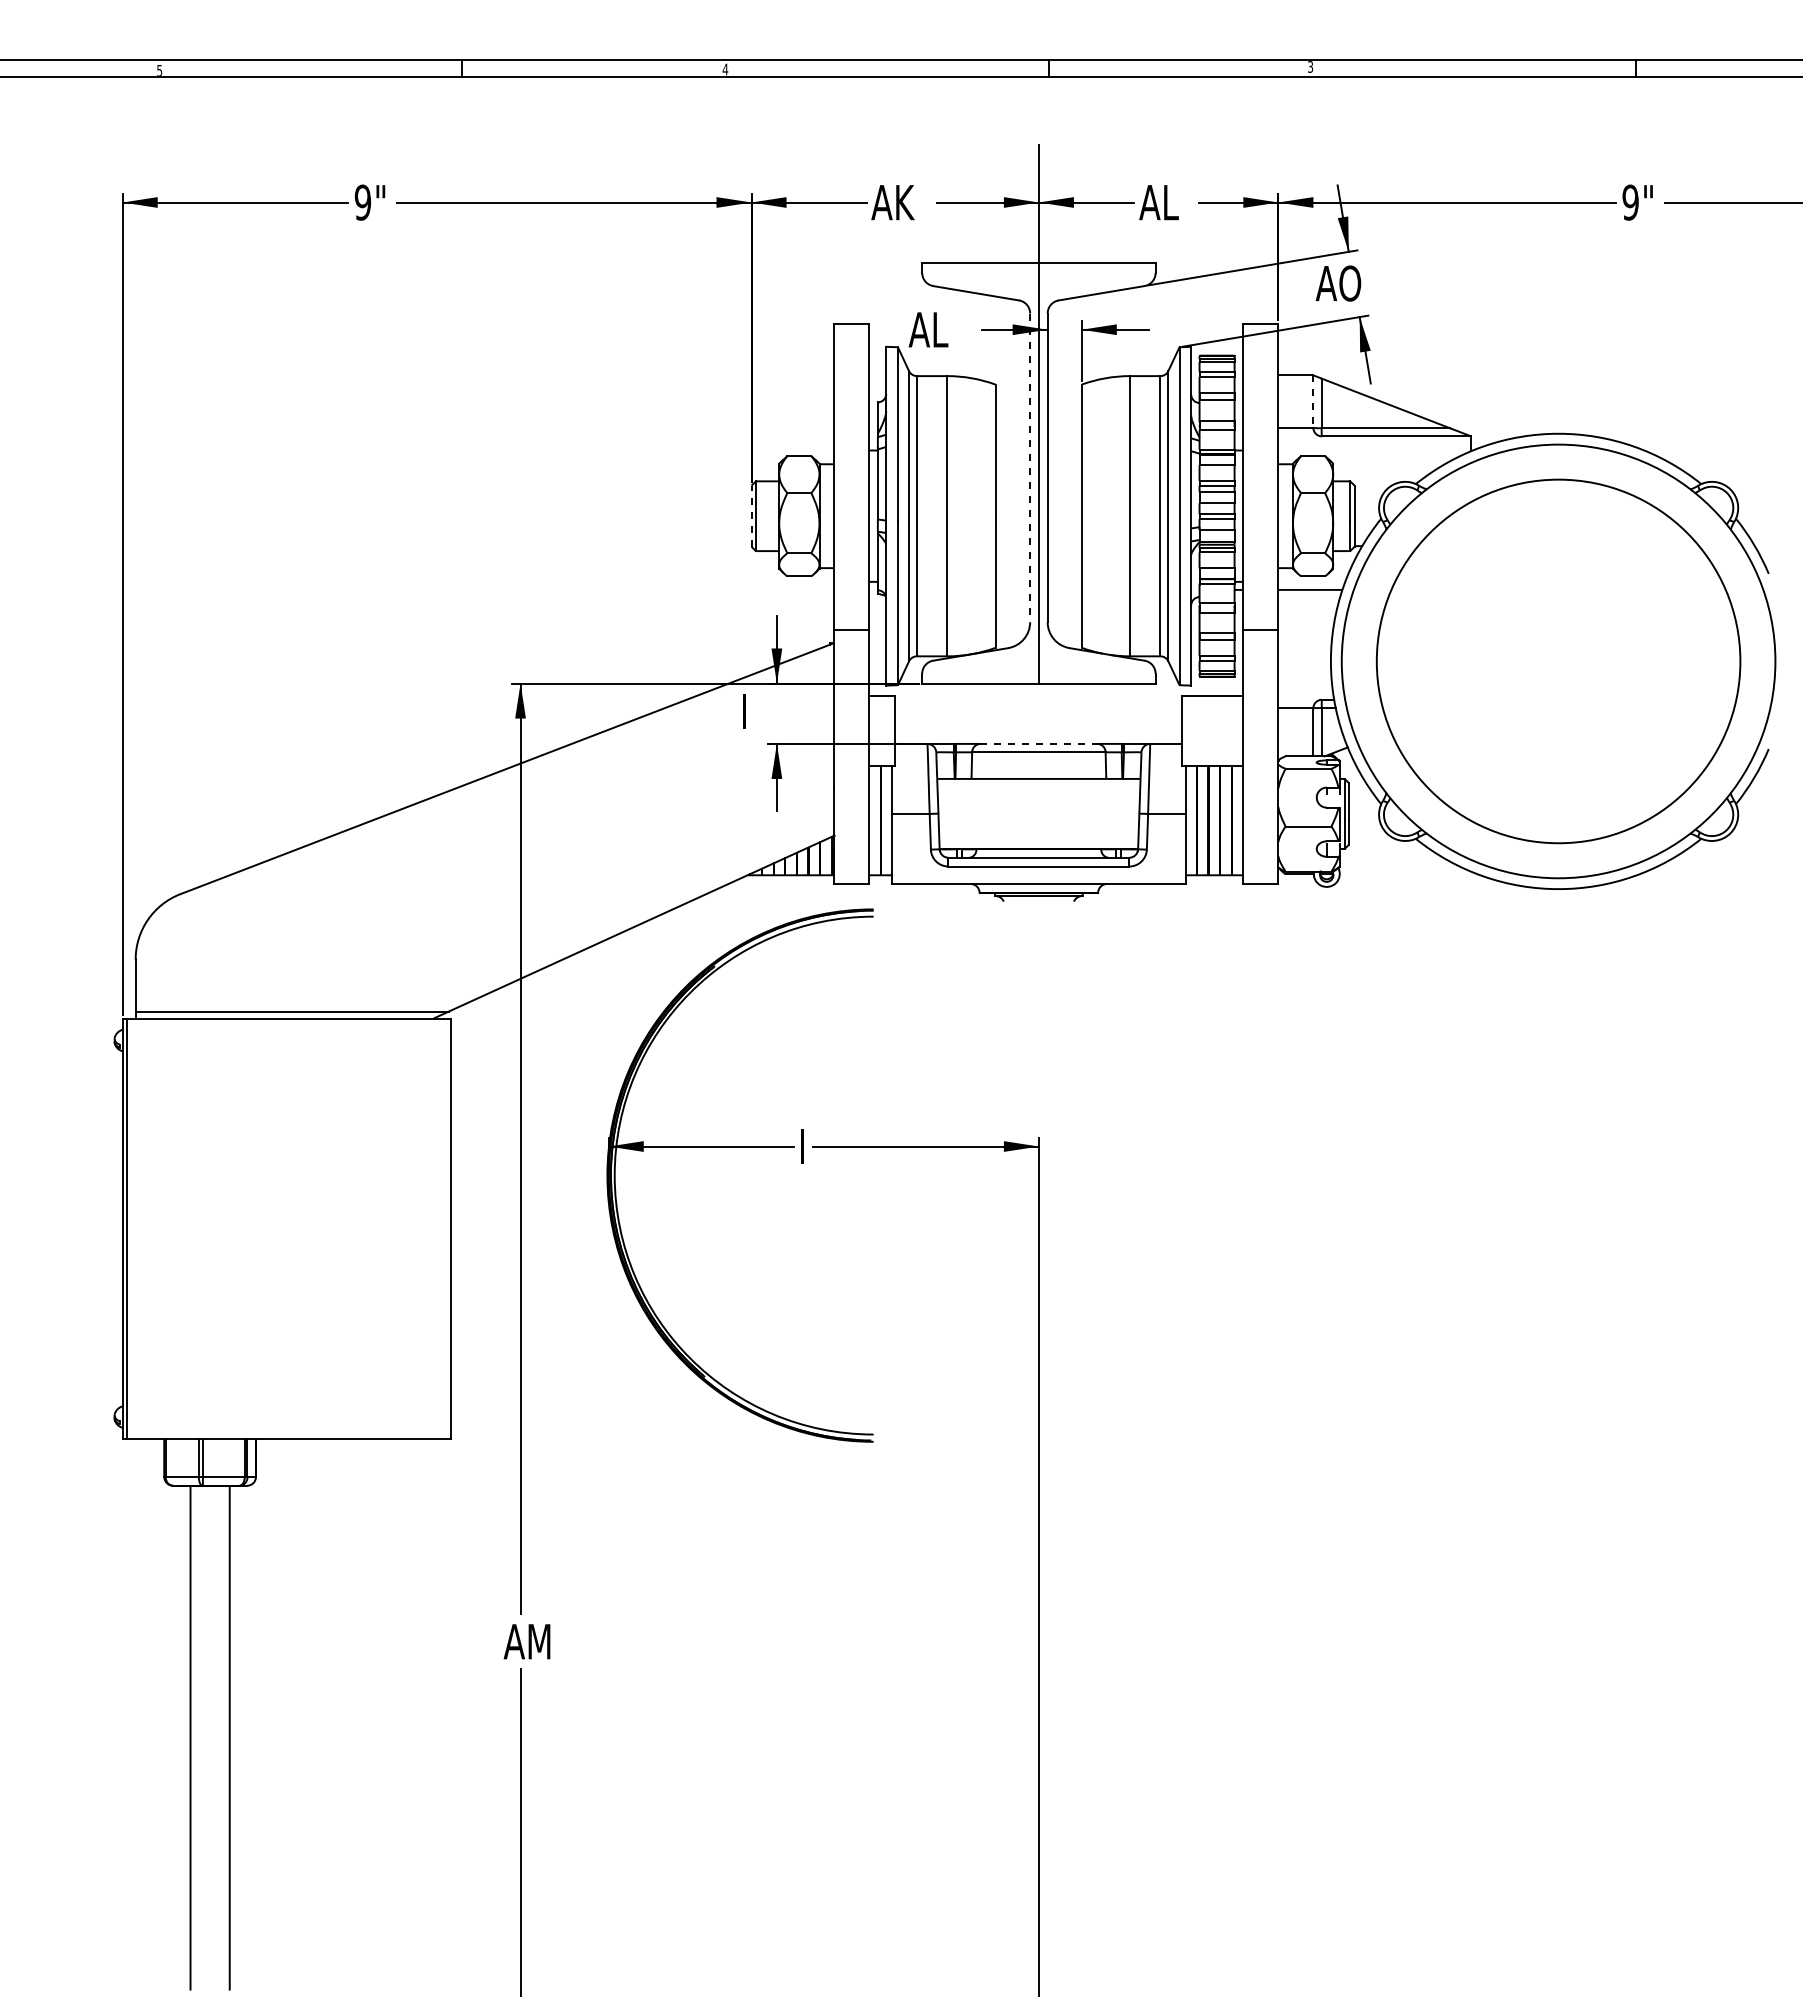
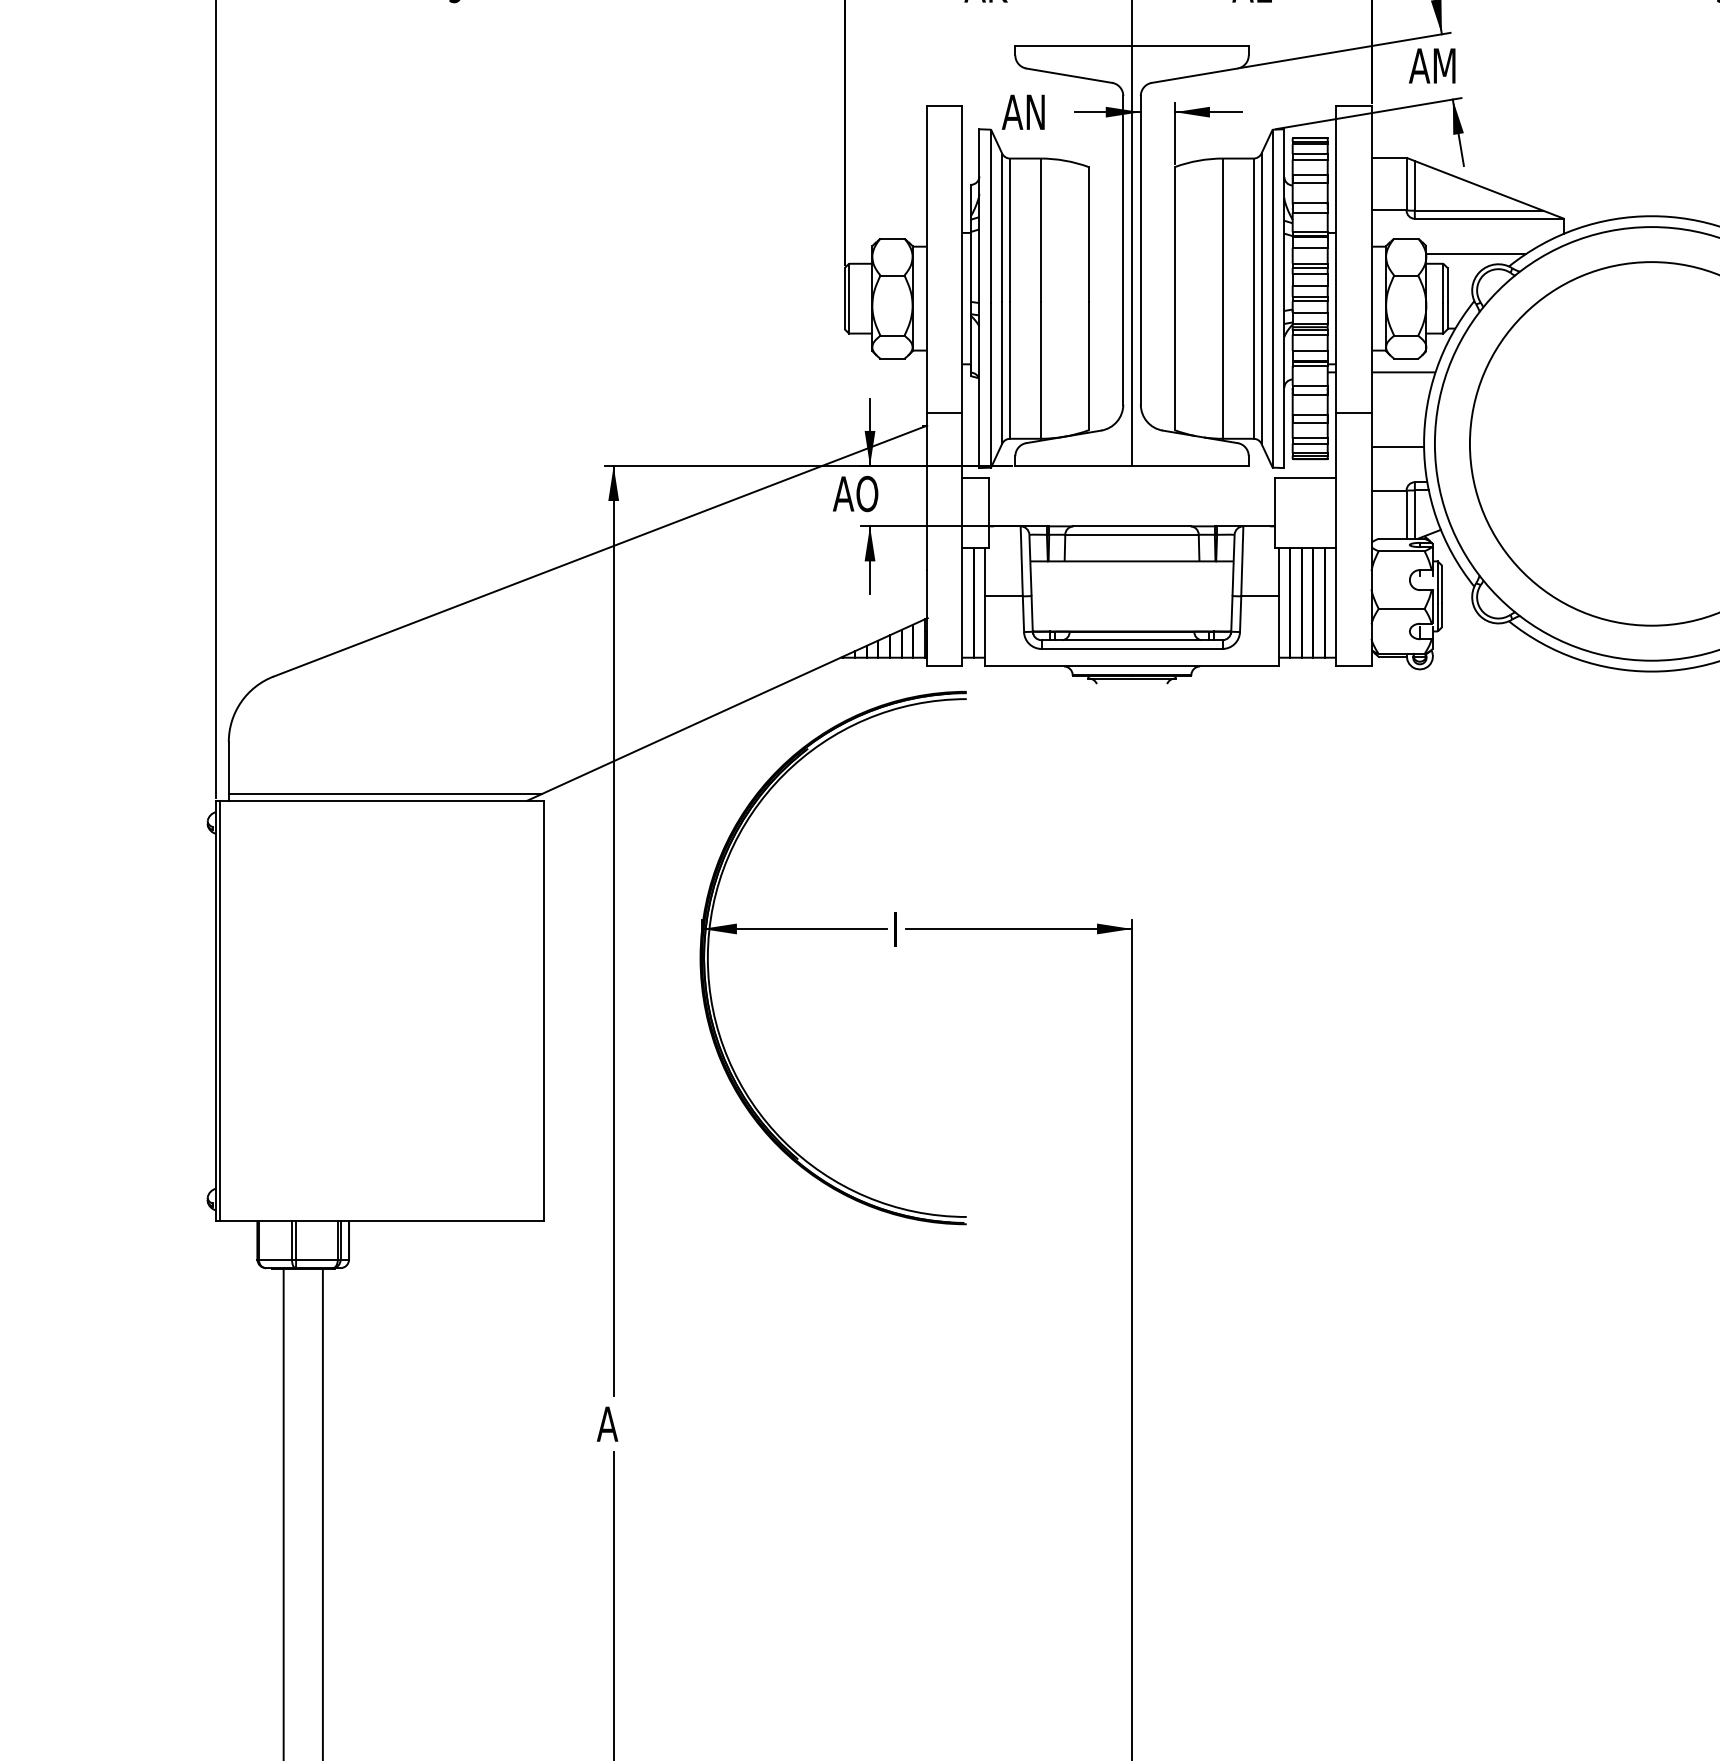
text: (1350, 283) -> (1443, 65), AO -> AM
text: (943, 329) -> (1036, 111), AL -> AN
line: (1313, 402) -> (1406, 184), dashed -> solid
line: (1030, 468) -> (1123, 250), dashed -> solid
line: (1383, 471) -> (1476, 253), added
line: (751, 516) -> (844, 298), dashed -> solid
line: (1304, 664) -> (1397, 446), added
text: (762, 711) -> (855, 493), I -> AO
line: (1038, 743) -> (1131, 525), dashed -> solid
text: (539, 1641) -> (632, 1423), AM -> A

